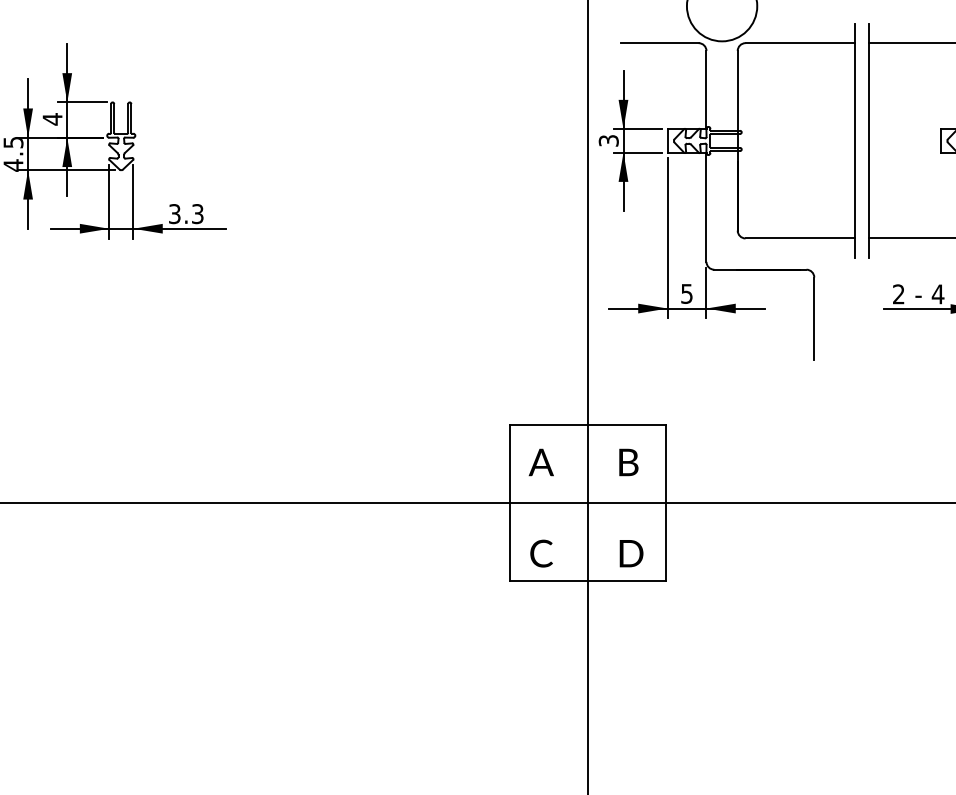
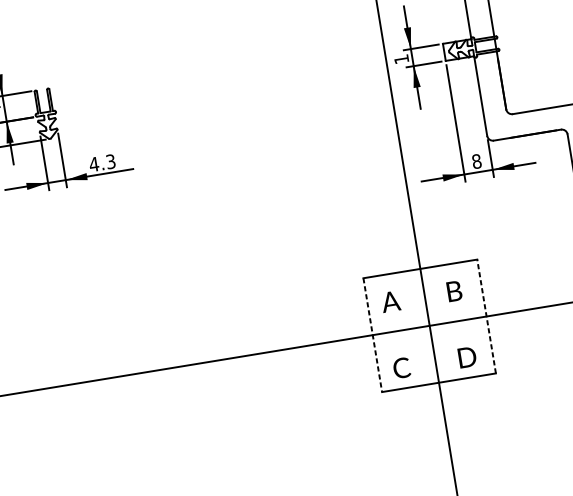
text: (608, 140) -> (401, 59), 3 -> 1
text: (174, 214) -> (94, 164), 3.3 -> 4.3
text: (686, 293) -> (476, 161), 5 -> 8
line: (666, 502) -> (486, 315), solid -> dashed
line: (509, 503) -> (372, 335), solid -> dashed

